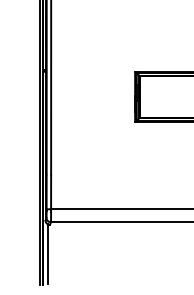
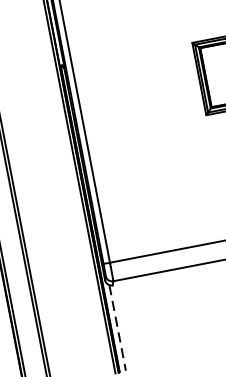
line: (47, 254) -> (117, 328), solid -> dashed

